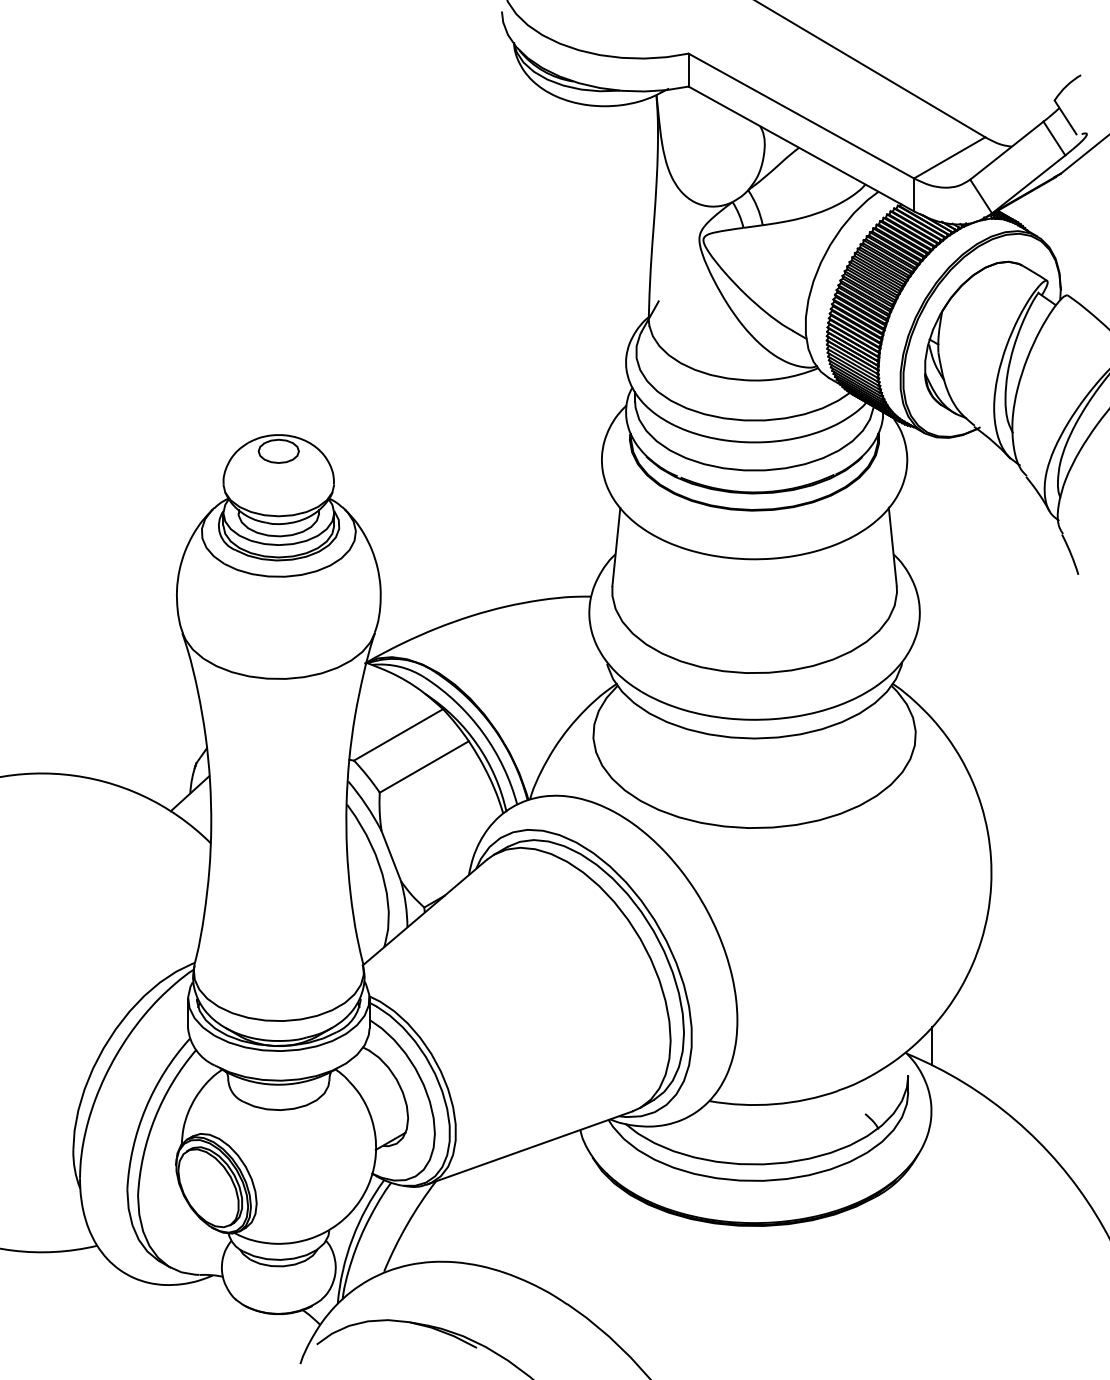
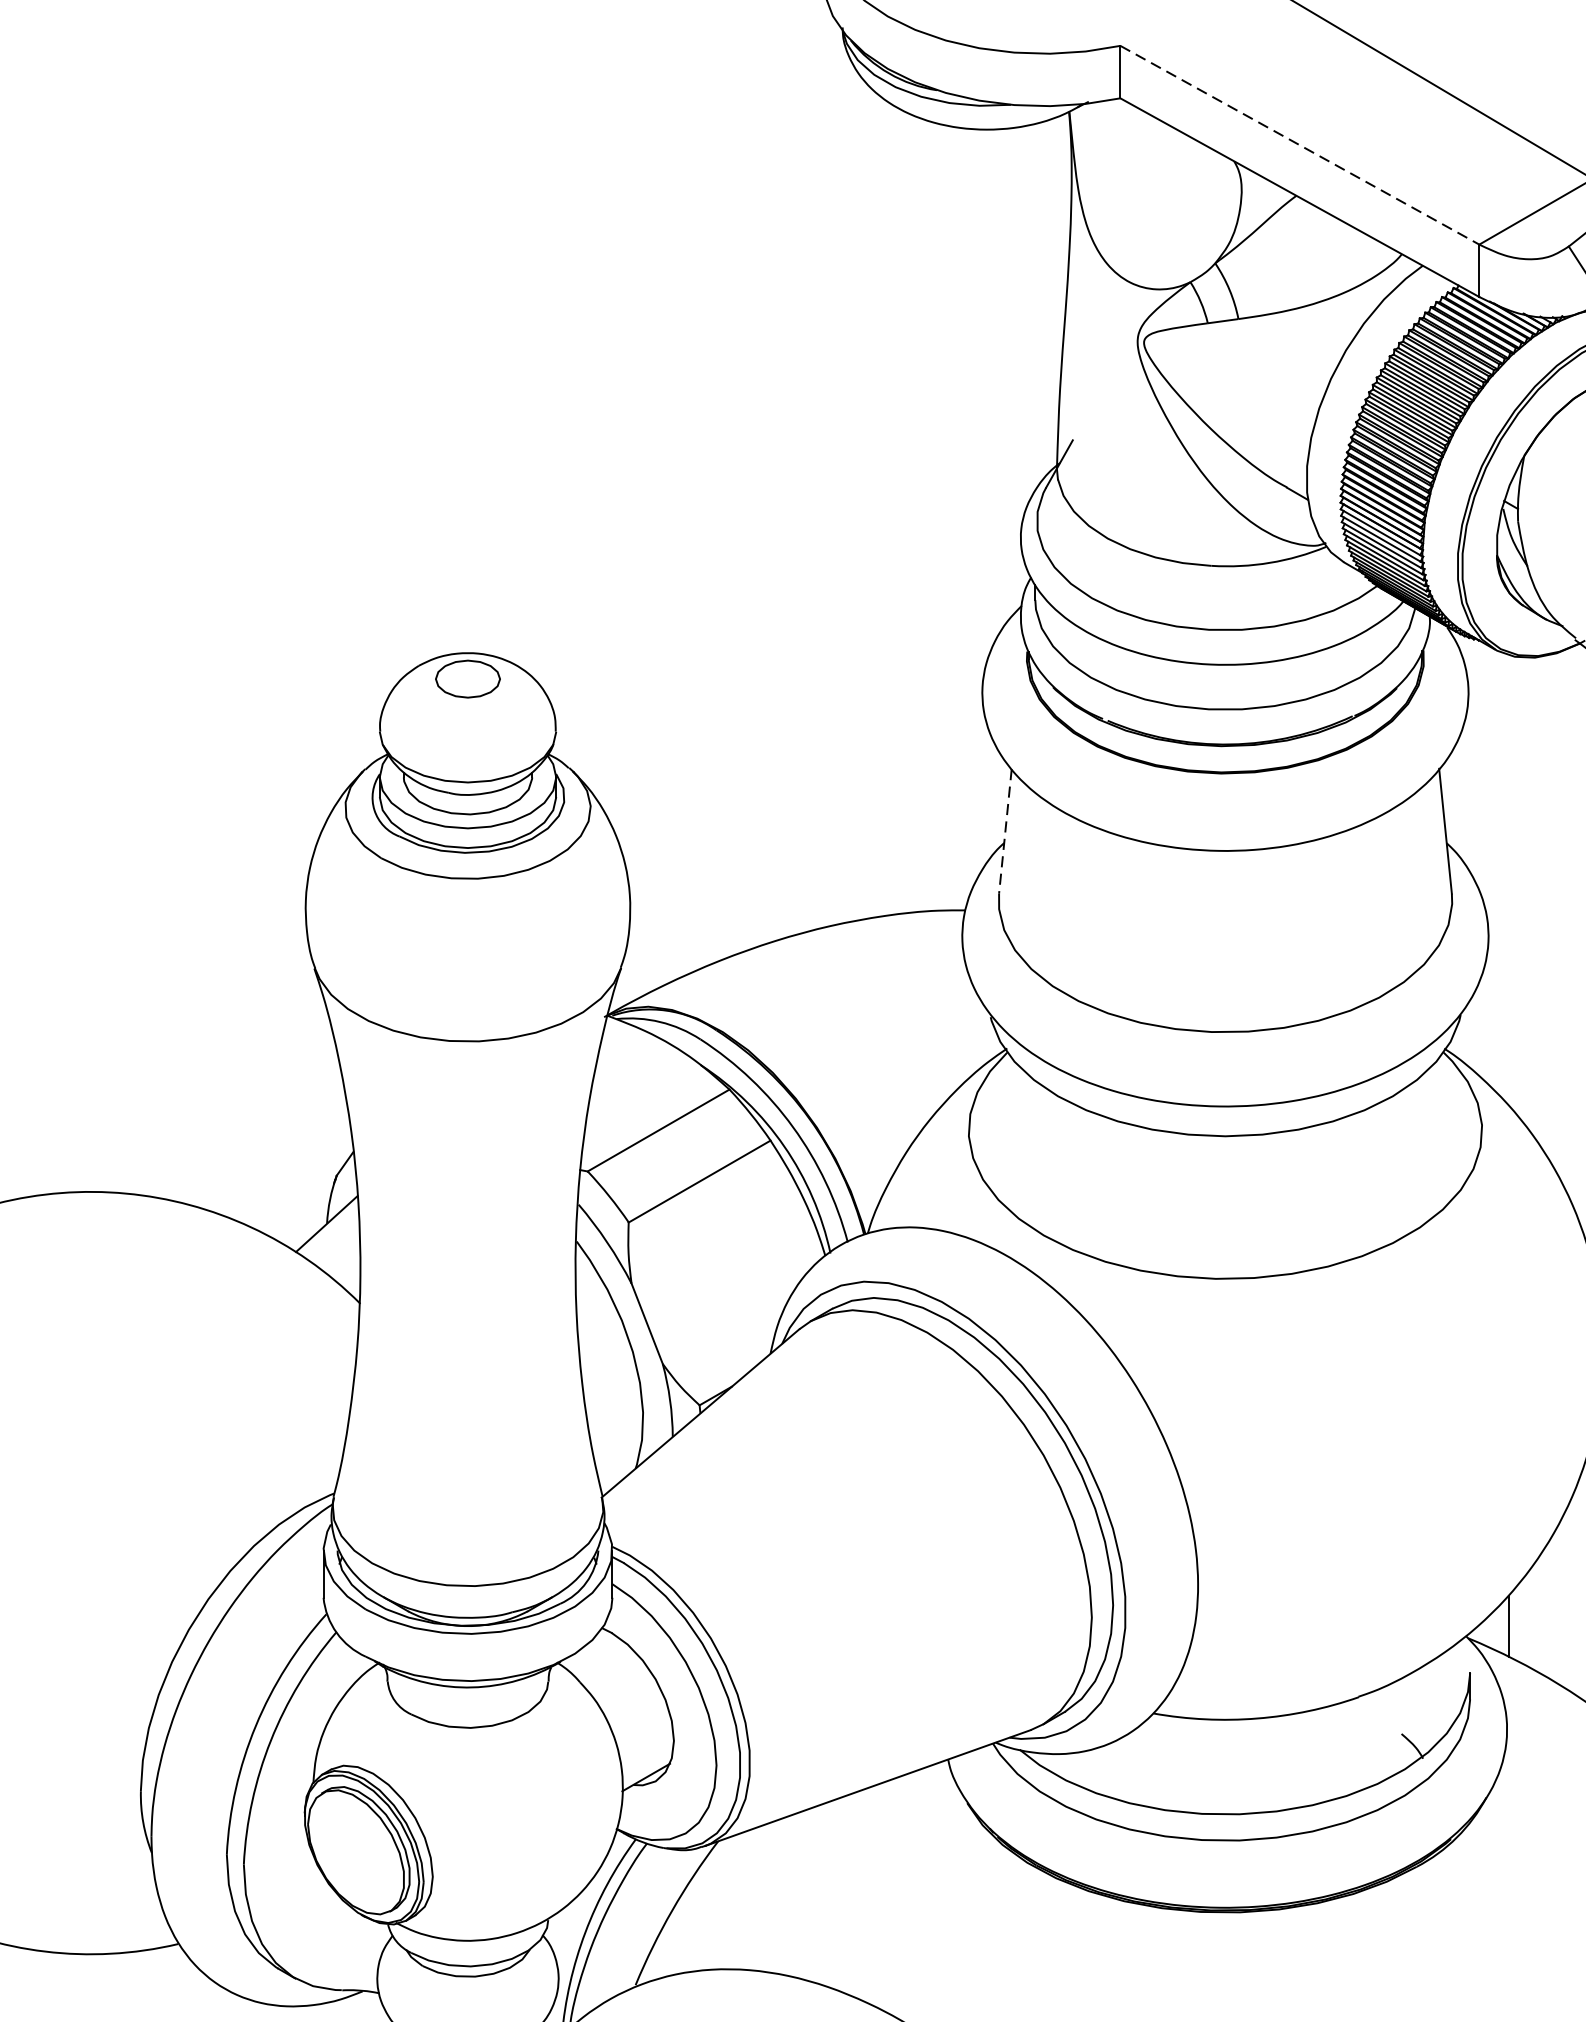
line: (801, 116) -> (1300, 145), solid -> dashed
line: (616, 547) -> (1005, 832), solid -> dashed

